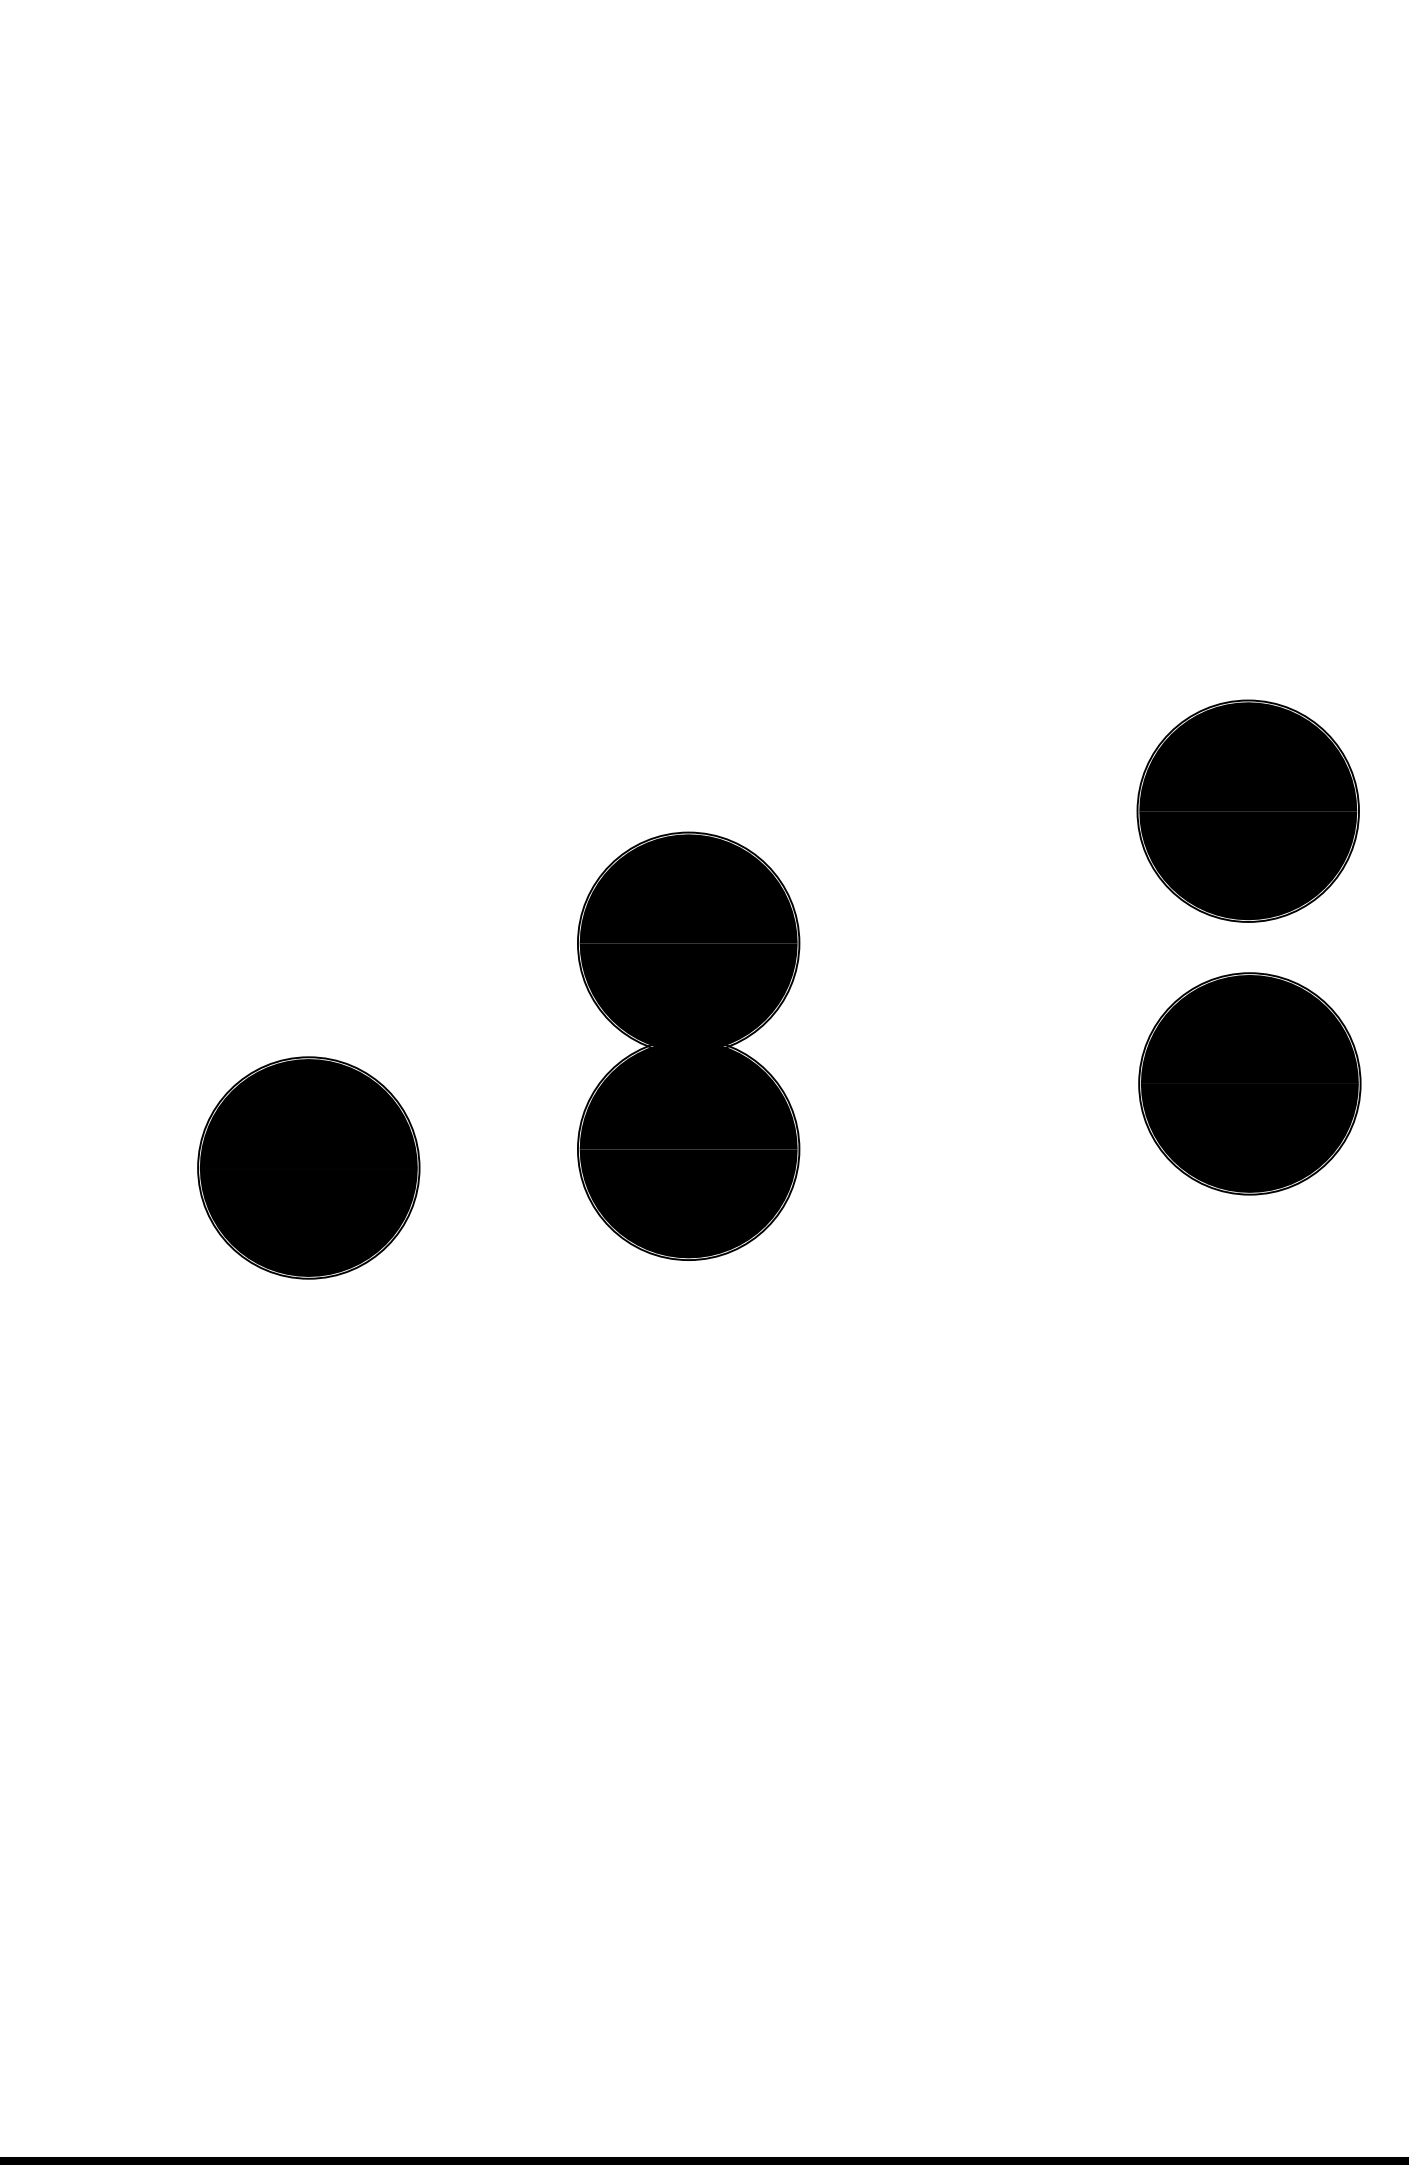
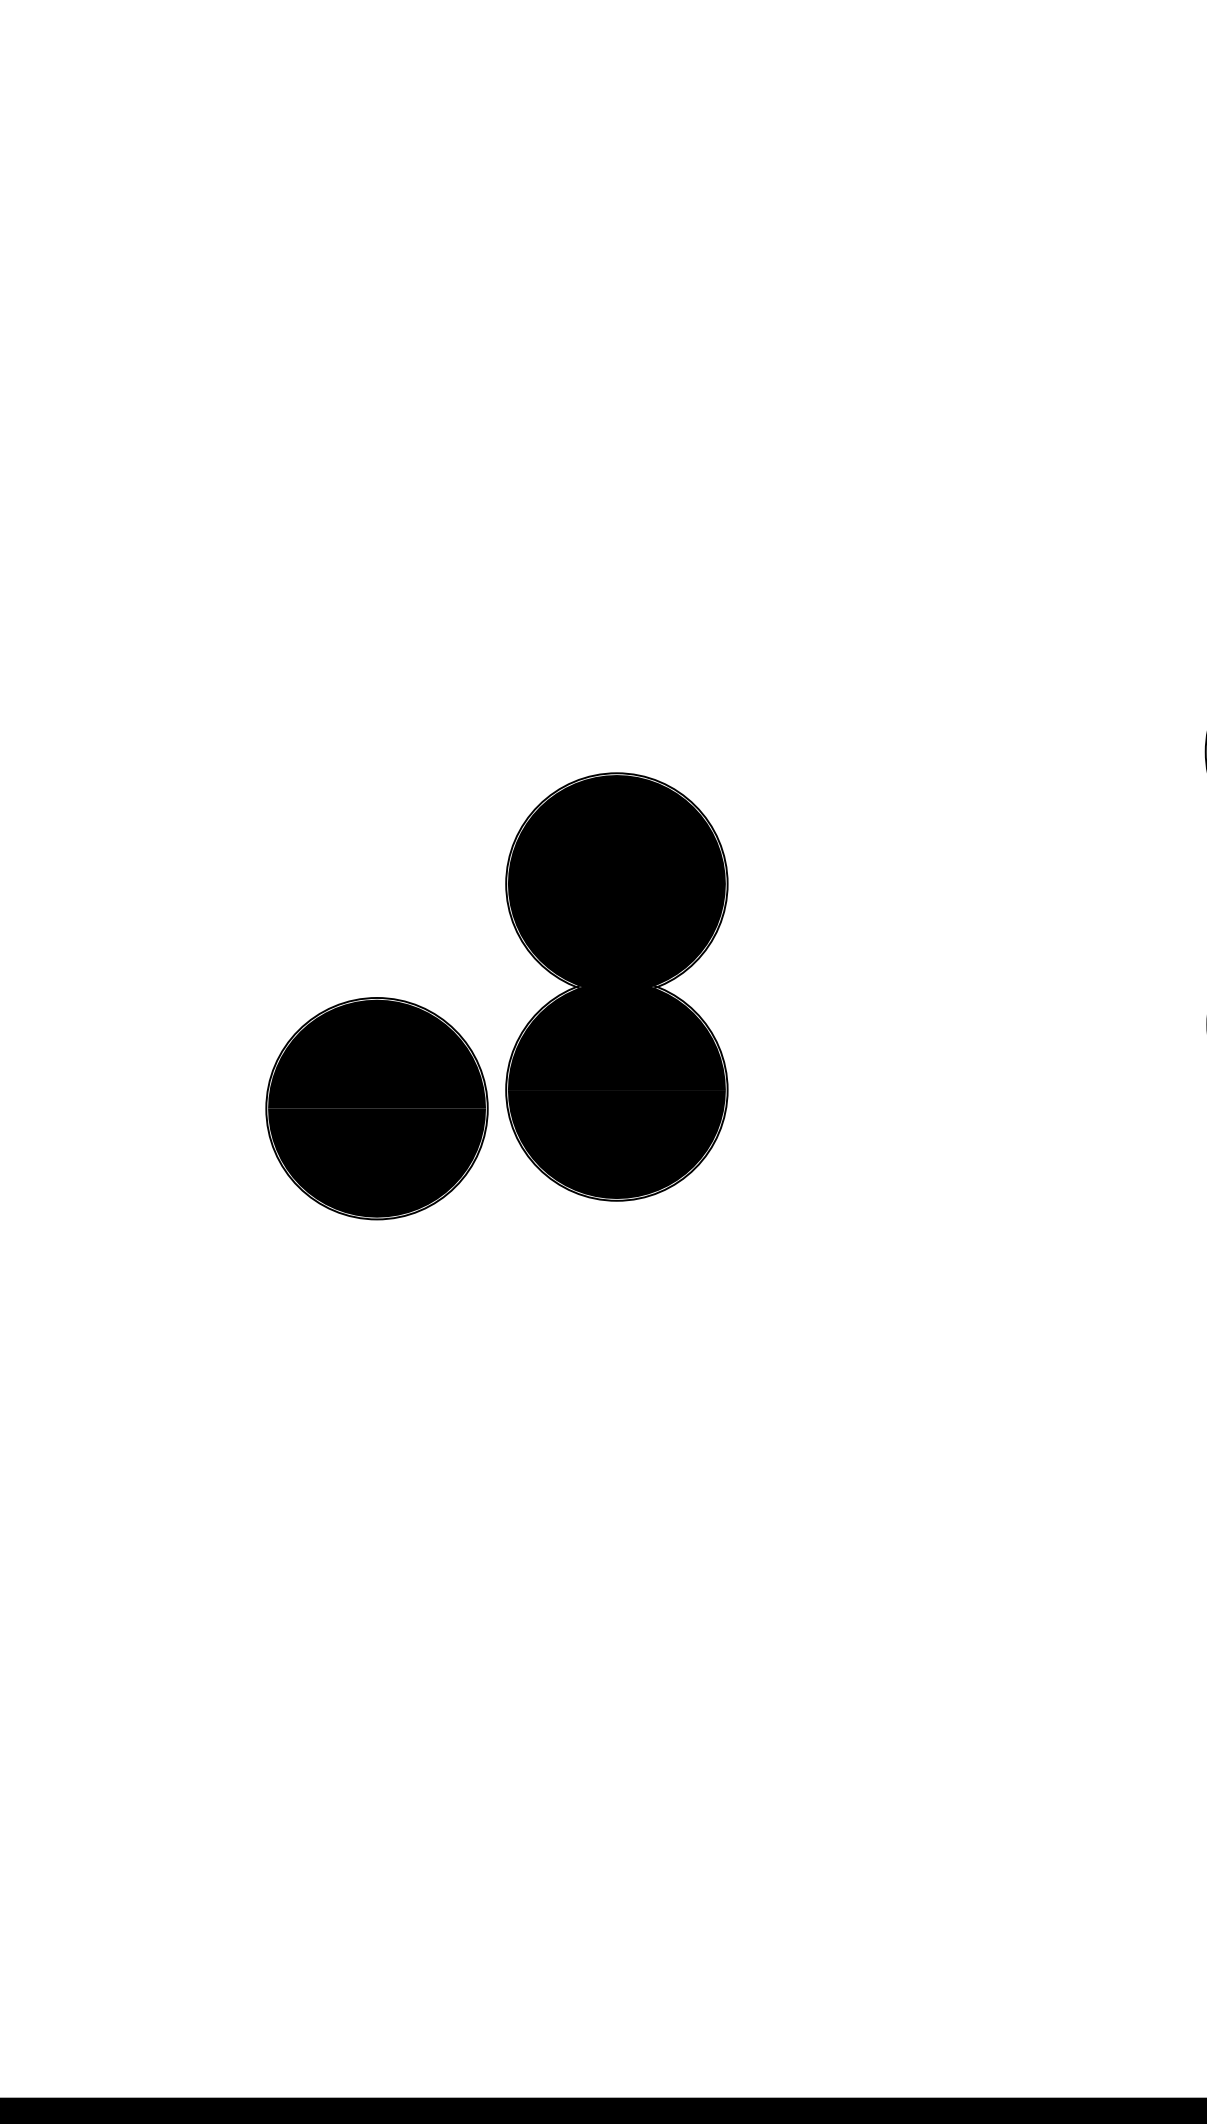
part: (688, 1045) -> (616, 986), moved

